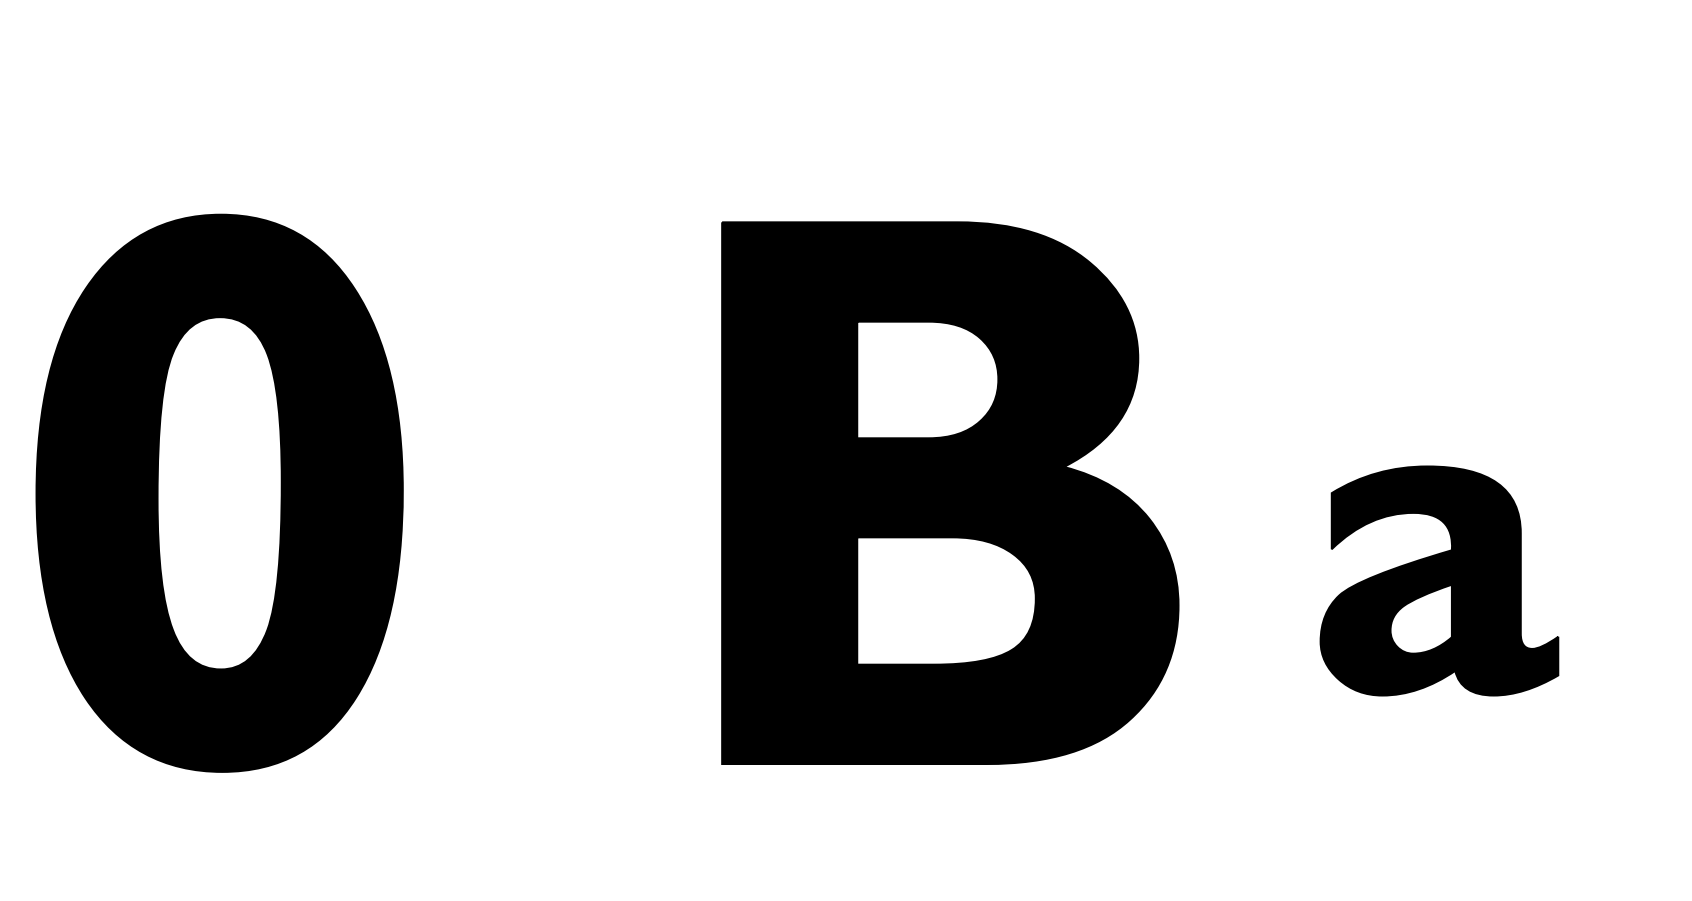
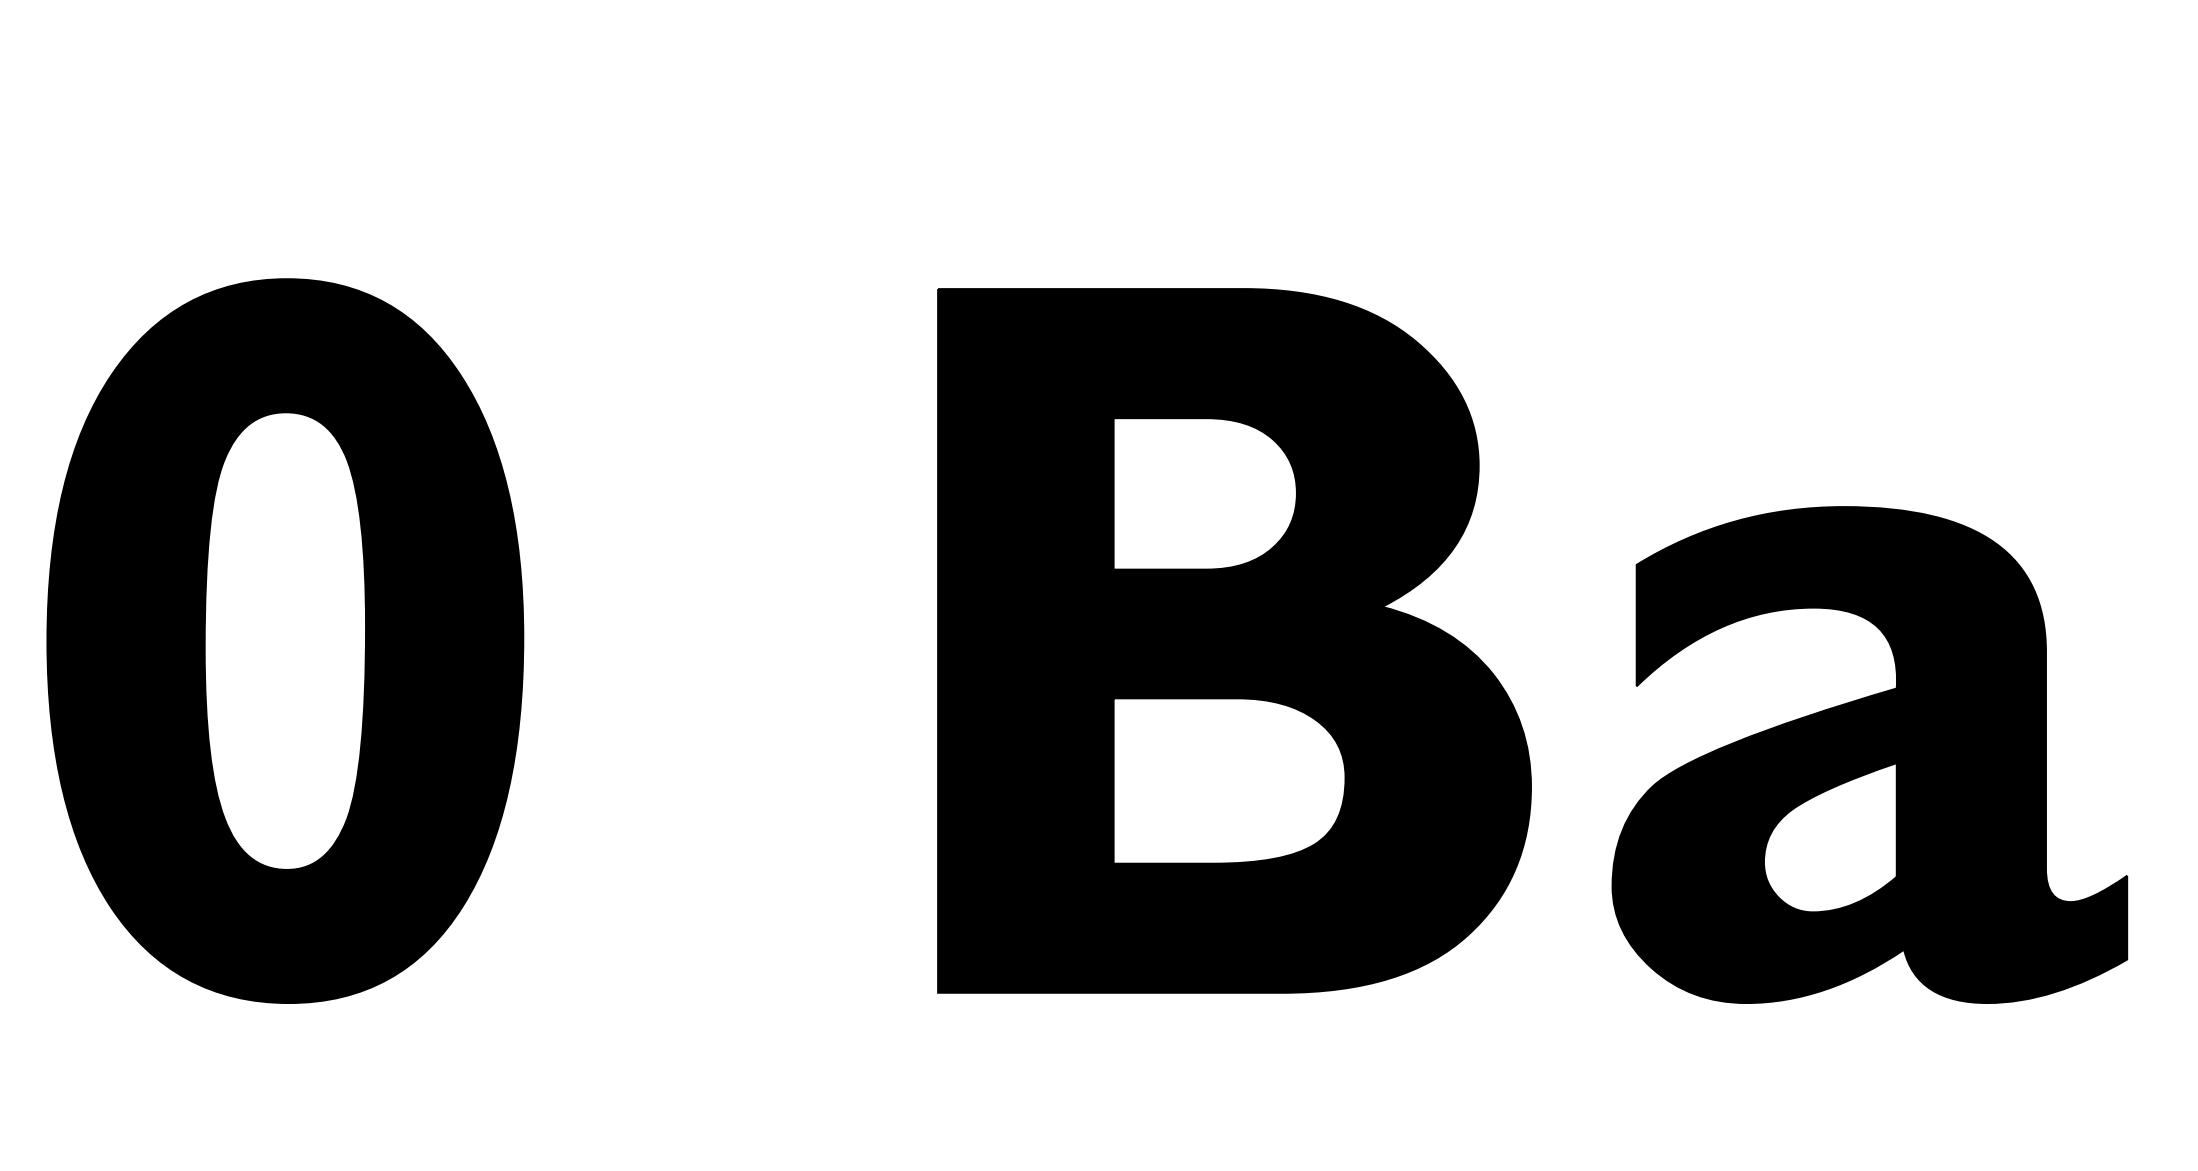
part: (1439, 580) -> (1869, 754), size x1.67

